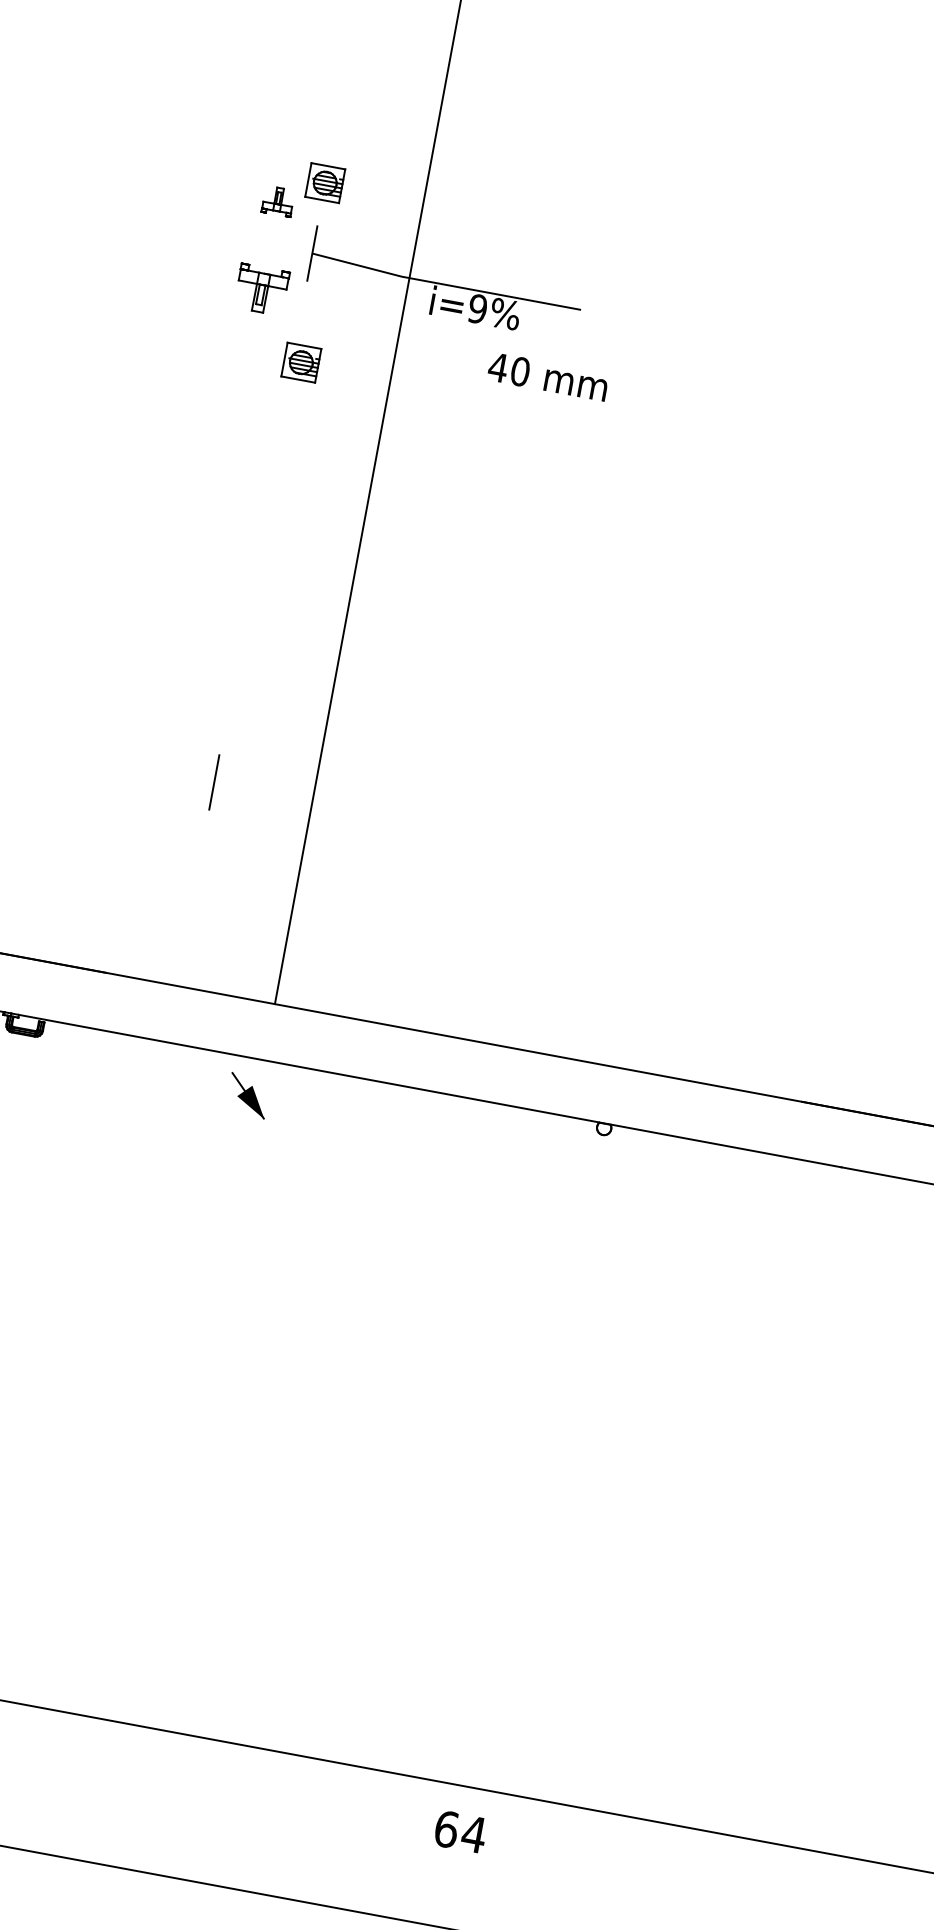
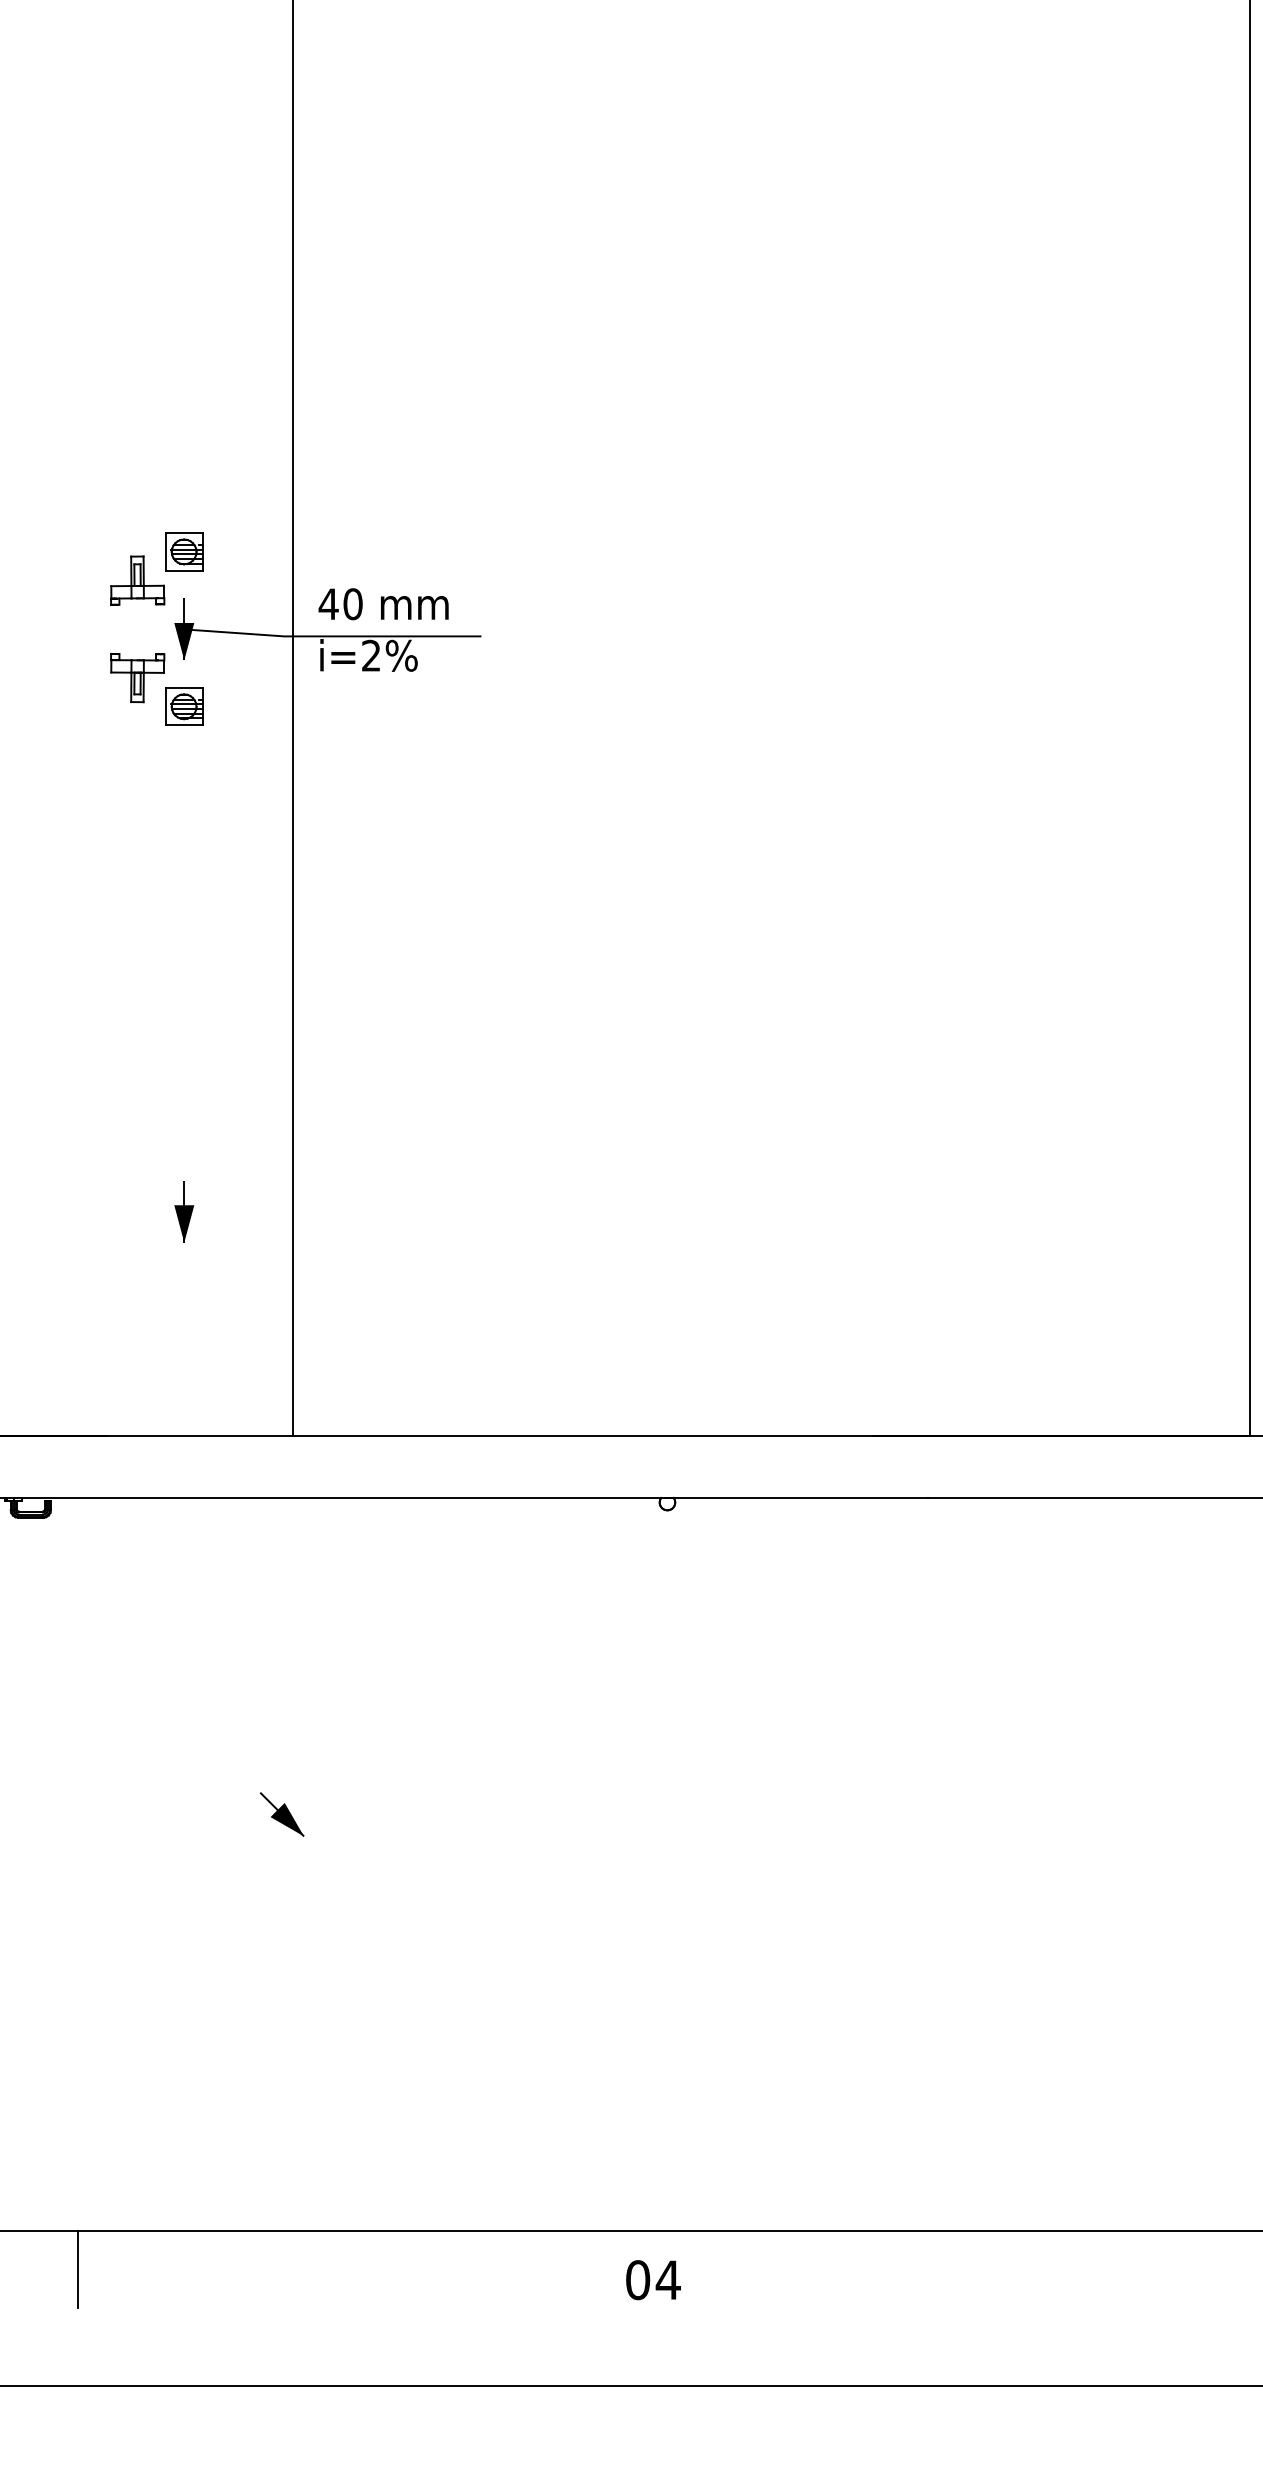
part: (278, 201) -> (137, 580), size x1.67
fill: (310, 264) -> (184, 641), added
text: (477, 308) -> (370, 655), i=9% -> i=2%
part: (301, 362) -> (184, 706), moved
text: (547, 377) -> (383, 604), moved
fill: (212, 793) -> (184, 1223), added
part: (247, 1095) -> (281, 1814), moved
text: (447, 1828) -> (638, 2279), 64 -> 04

